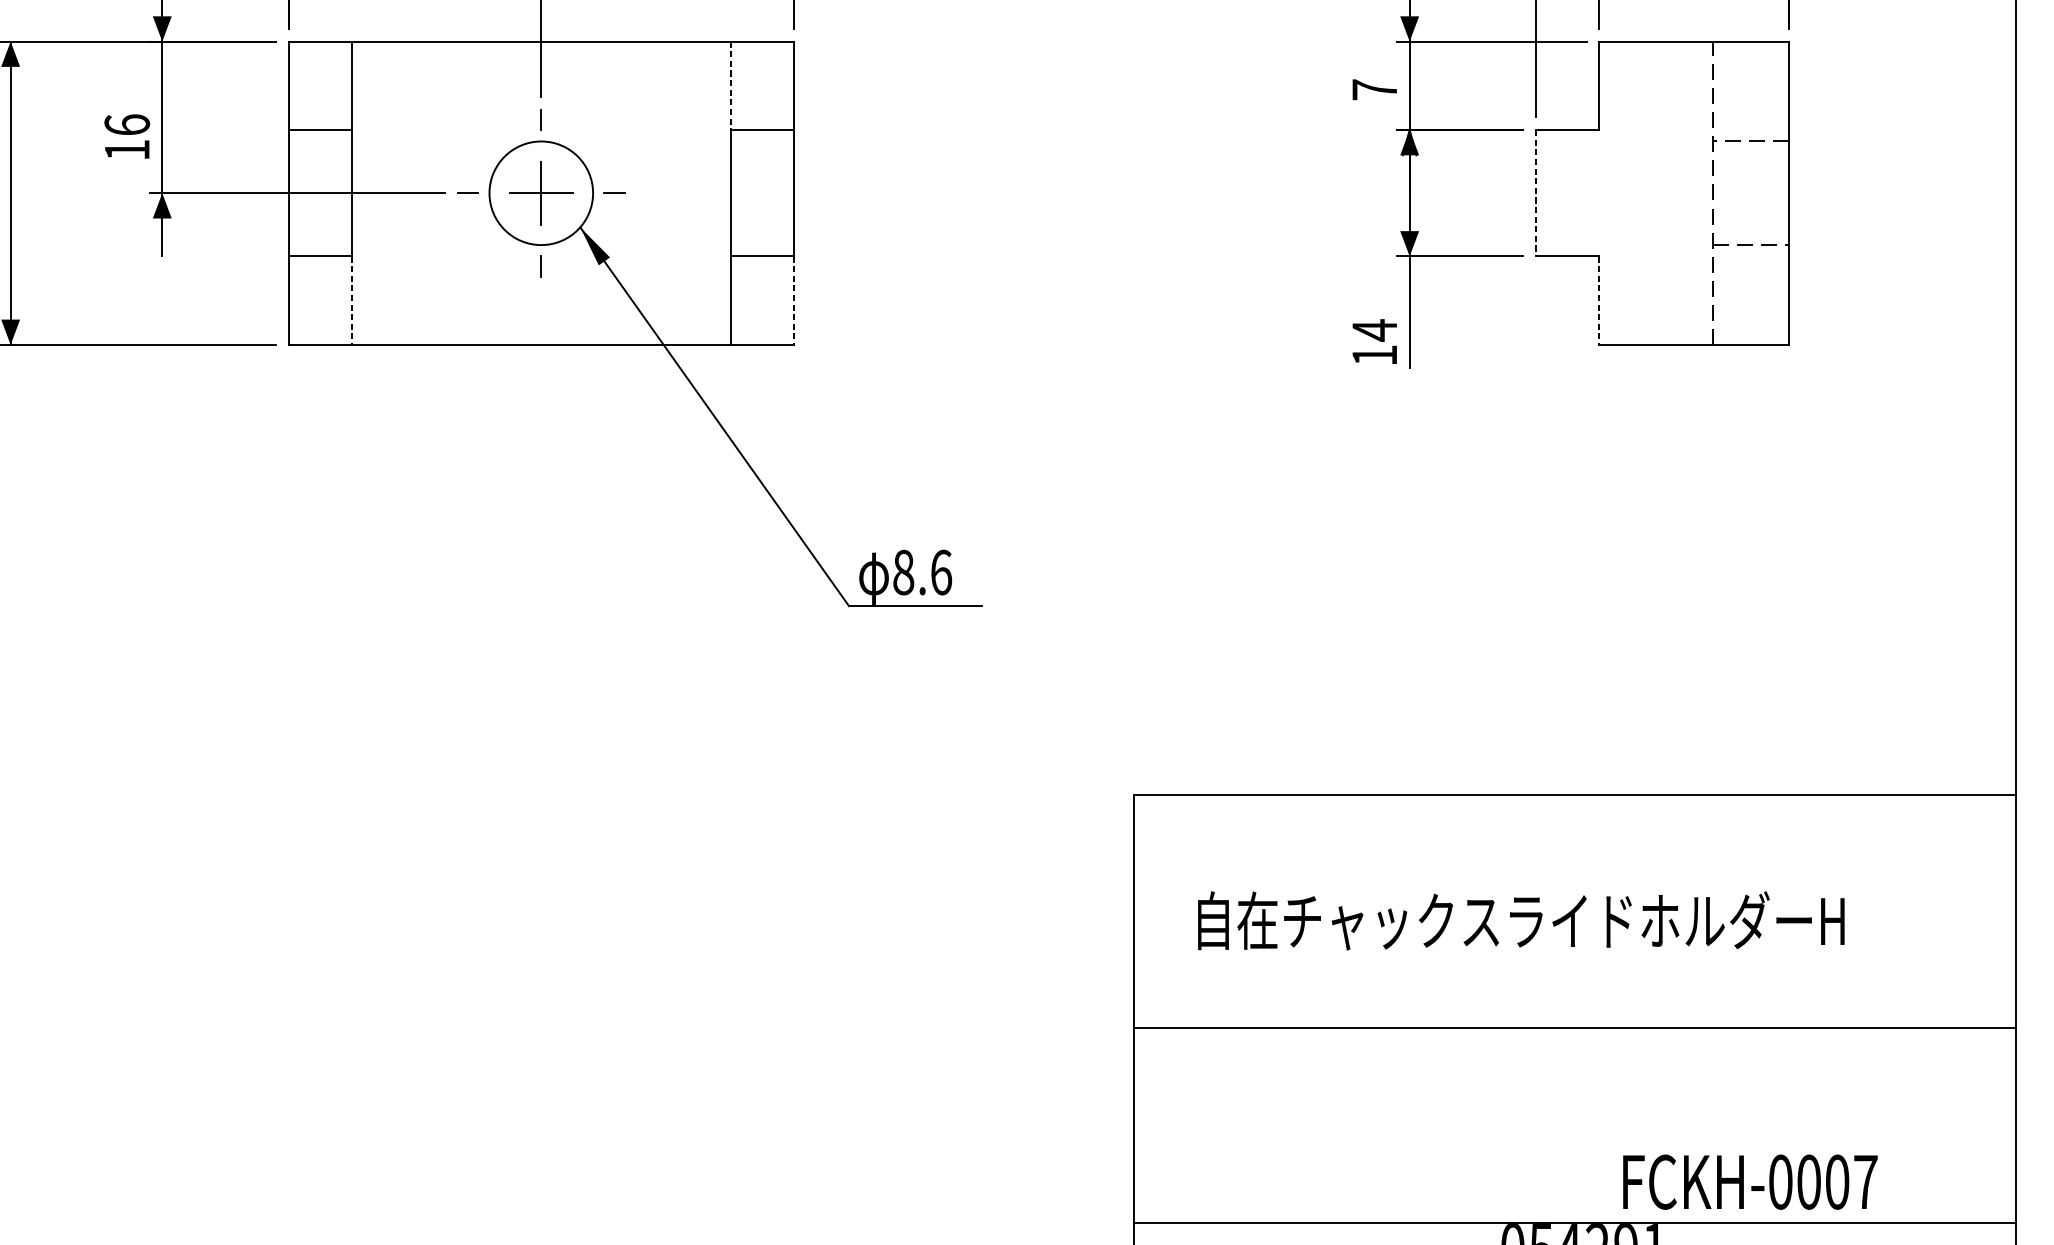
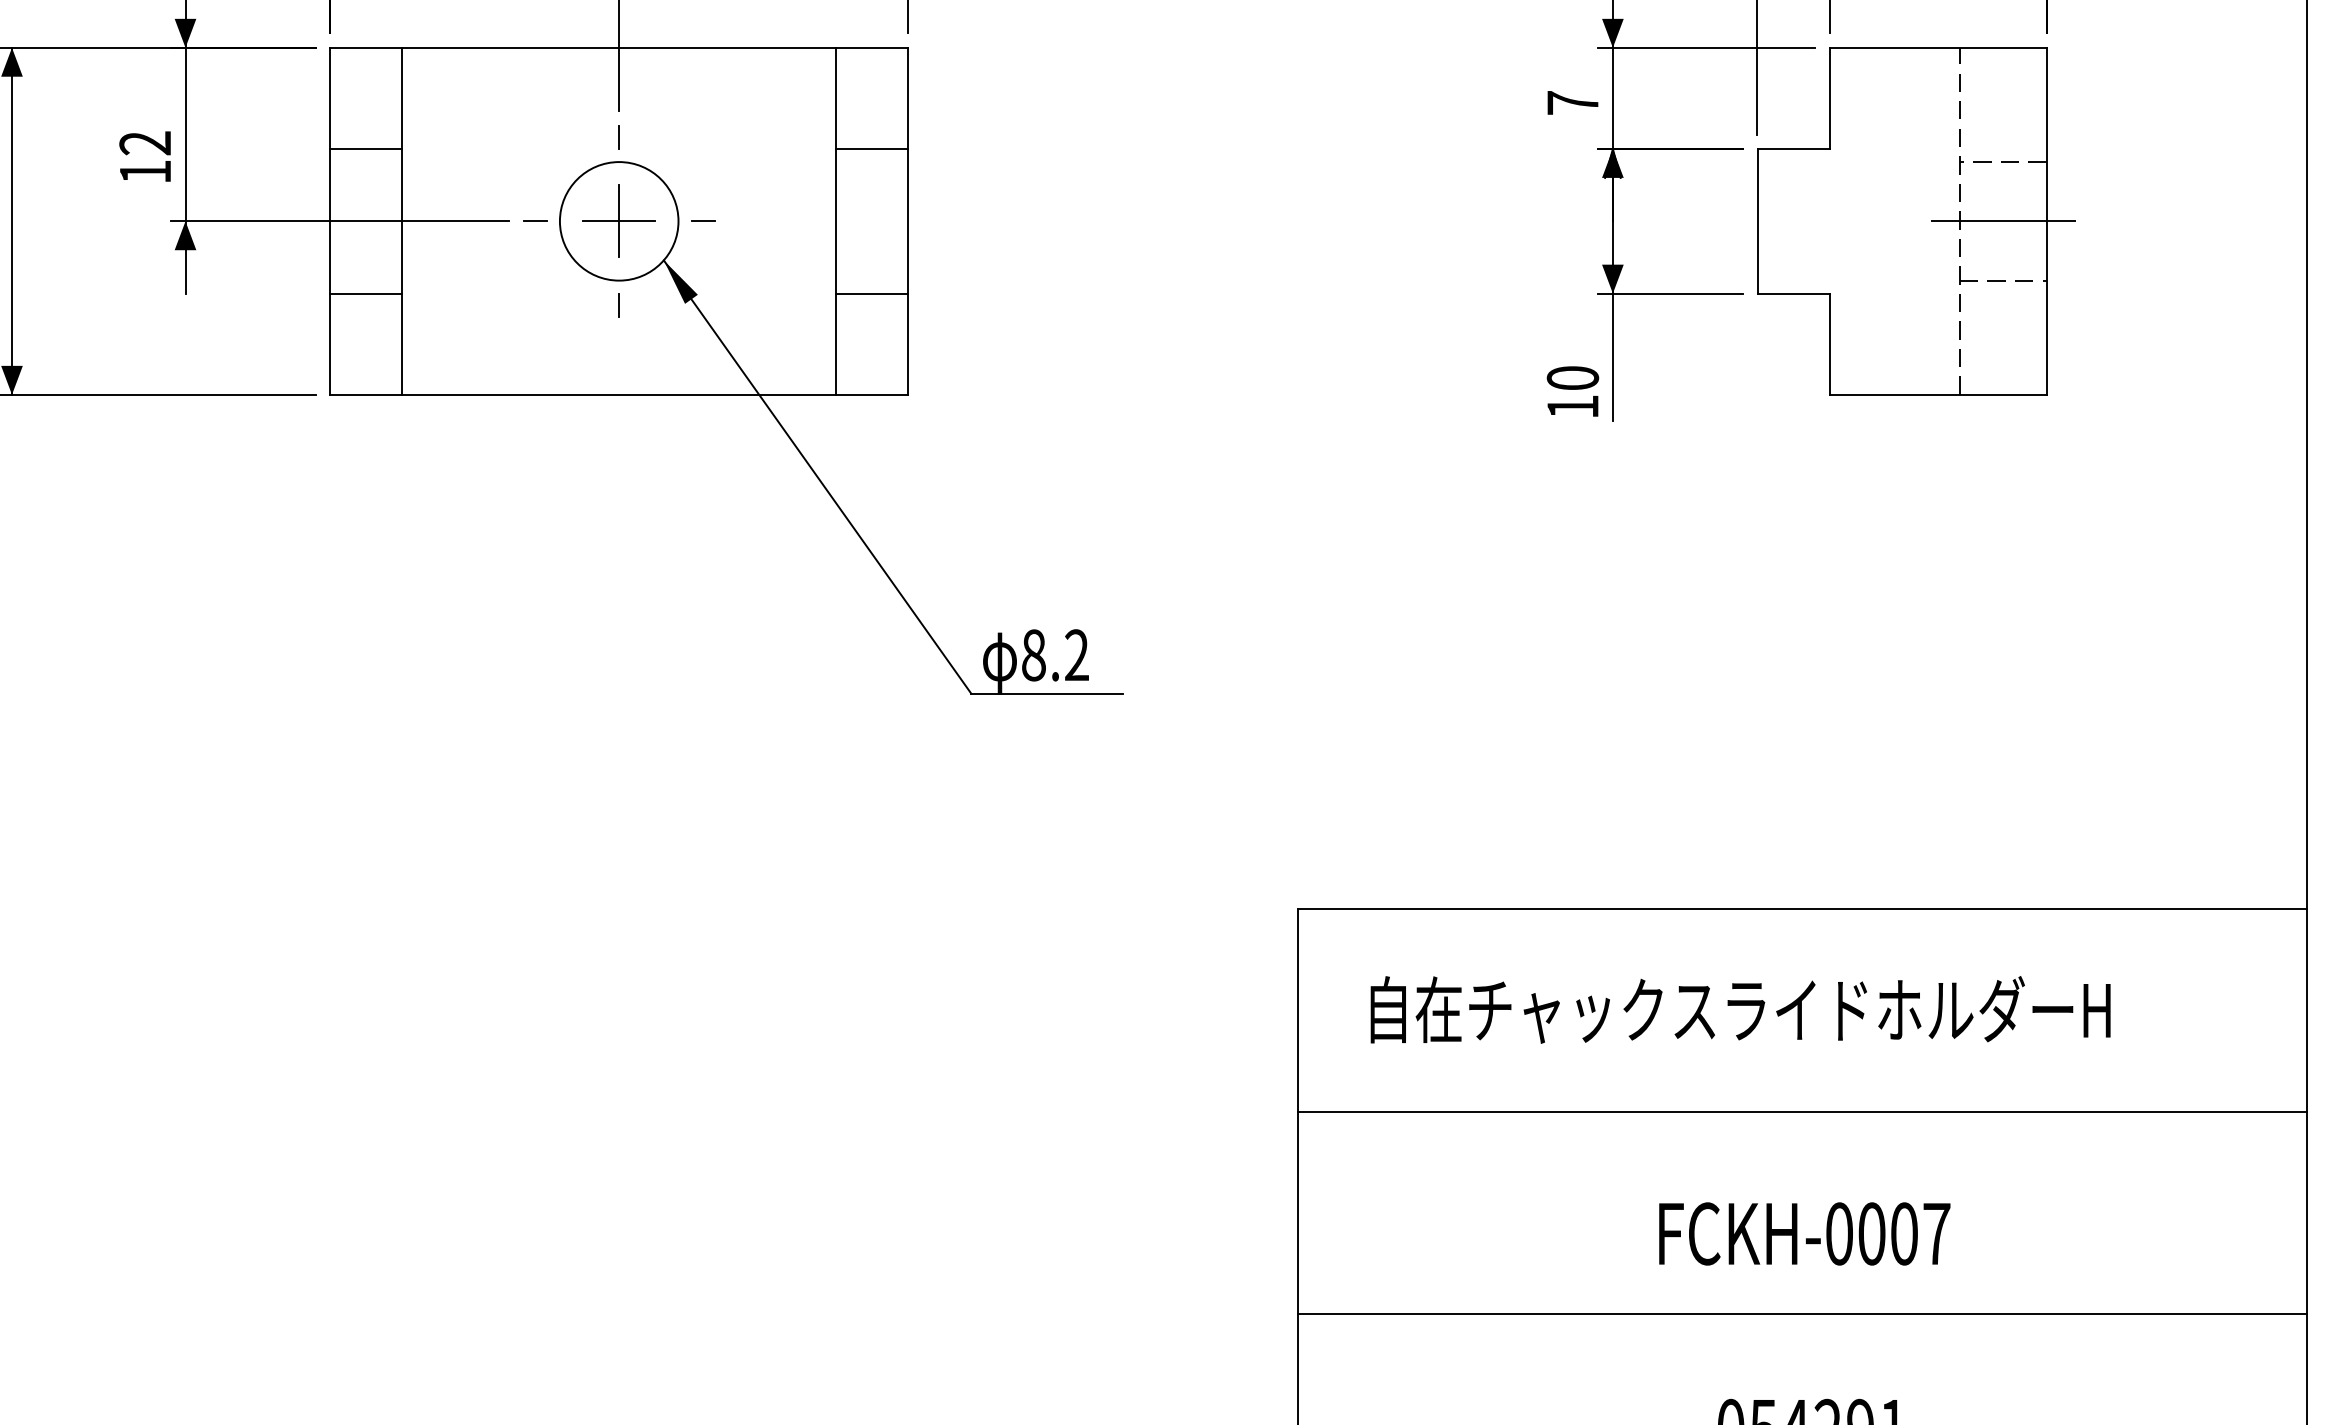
line: (731, 85) -> (836, 98), dashed -> solid
text: (127, 125) -> (145, 143), 16 -> 12
line: (1536, 193) -> (1757, 221), dashed -> solid
line: (1751, 193) -> (2003, 221), added
line: (351, 300) -> (402, 344), dashed -> solid
line: (794, 300) -> (908, 344), dashed -> solid
line: (1598, 300) -> (1829, 344), dashed -> solid
text: (1374, 330) -> (1572, 378), 14 -> 10
text: (941, 572) -> (1077, 655), 8.6 -> 8.2
text: (1521, 920) -> (1740, 1009), moved
line: (1574, 1027) -> (1801, 1111), moved
text: (1750, 1181) -> (1804, 1233), moved
line: (1574, 1222) -> (1801, 1314), moved

